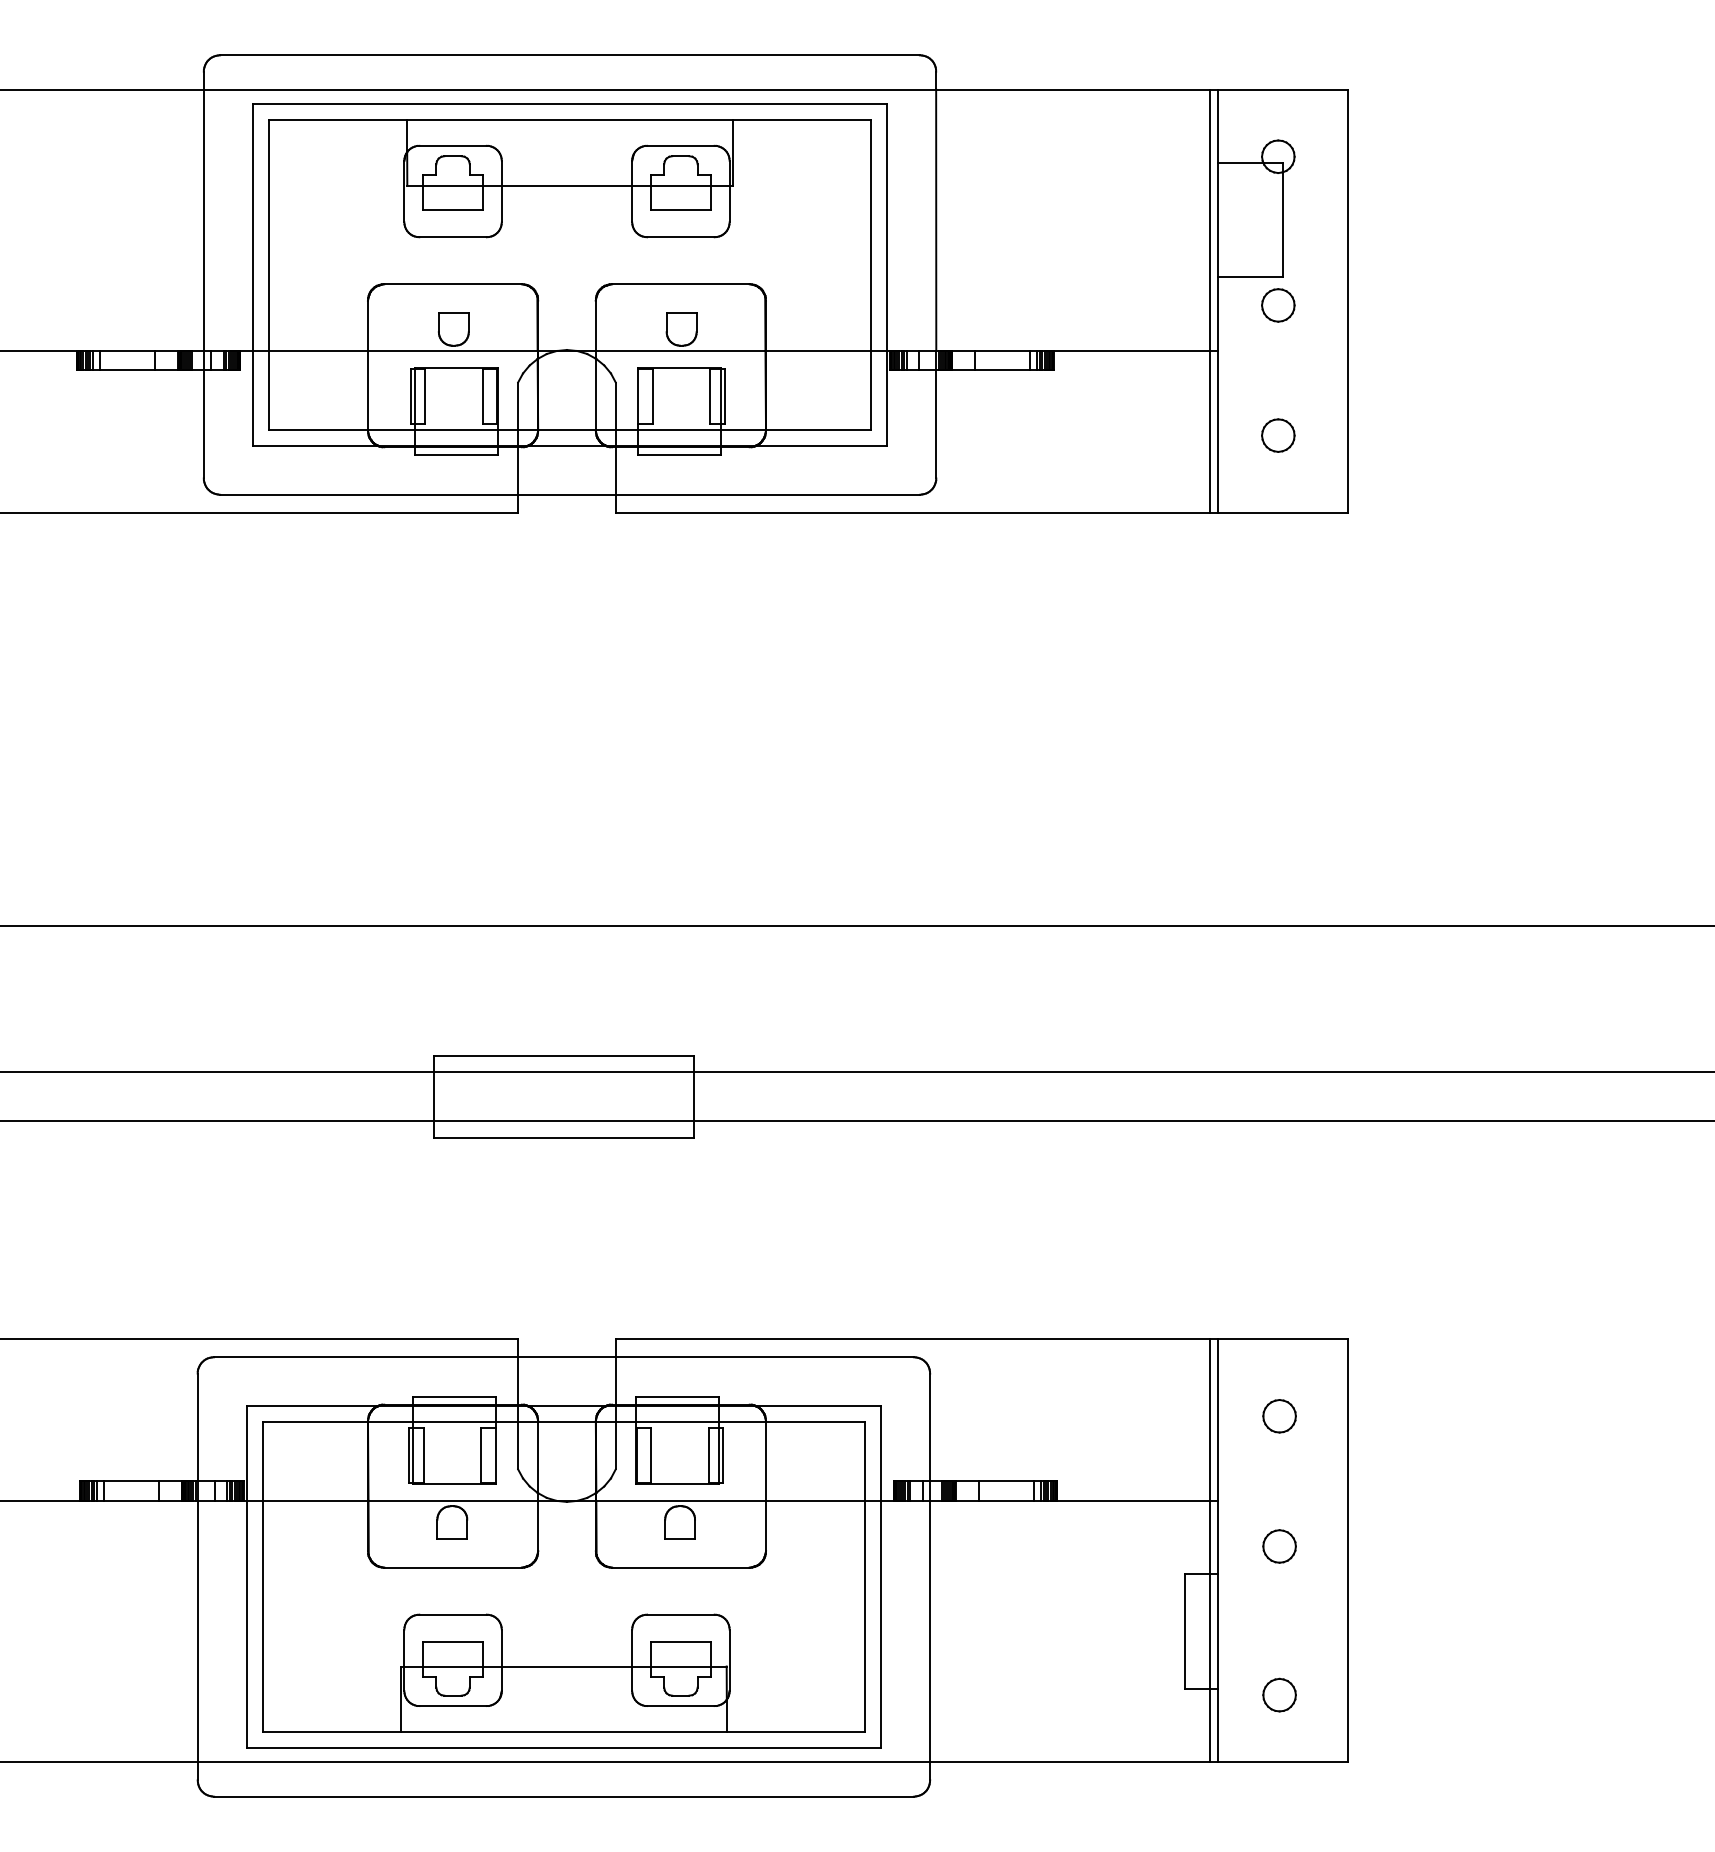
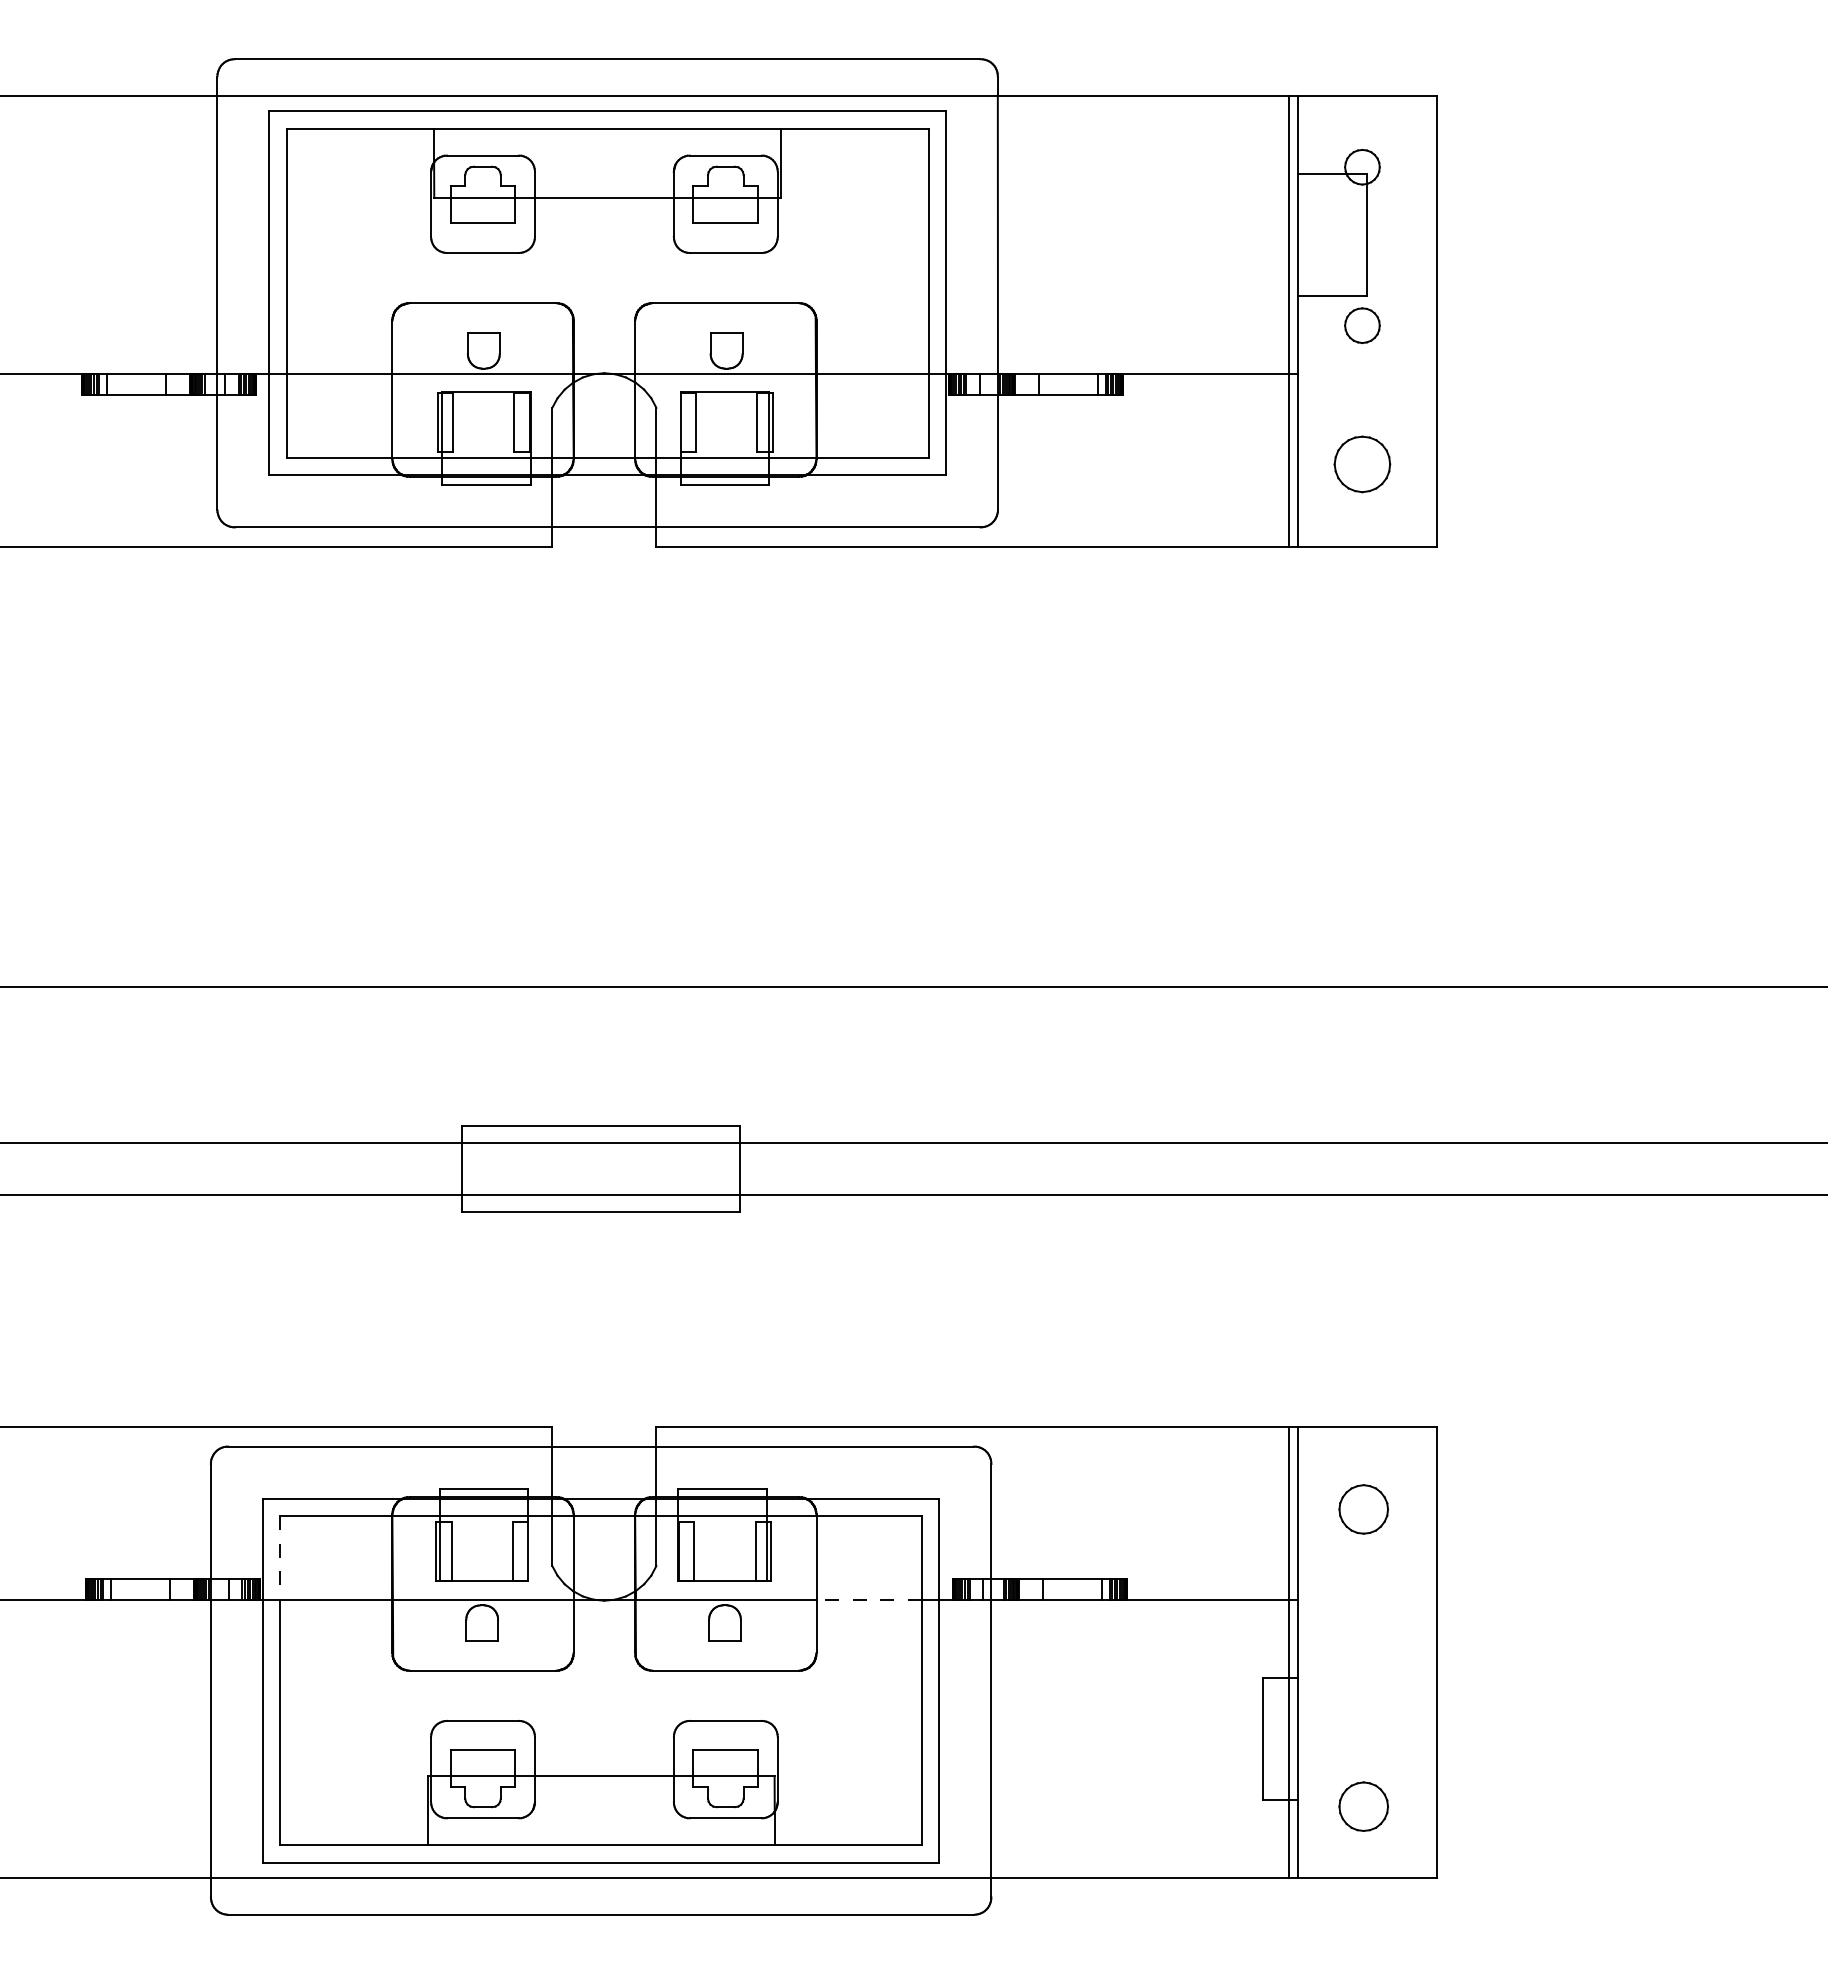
part: (1278, 435) -> (1362, 464), size x1.6
part: (1279, 1416) -> (1363, 1509), size x1.4
line: (263, 1461) -> (280, 1557), solid -> dashed
line: (815, 1500) -> (869, 1599), solid -> dashed
part: (1279, 1545) -> (1363, 1647), removed
part: (1279, 1695) -> (1363, 1806), size x1.4

